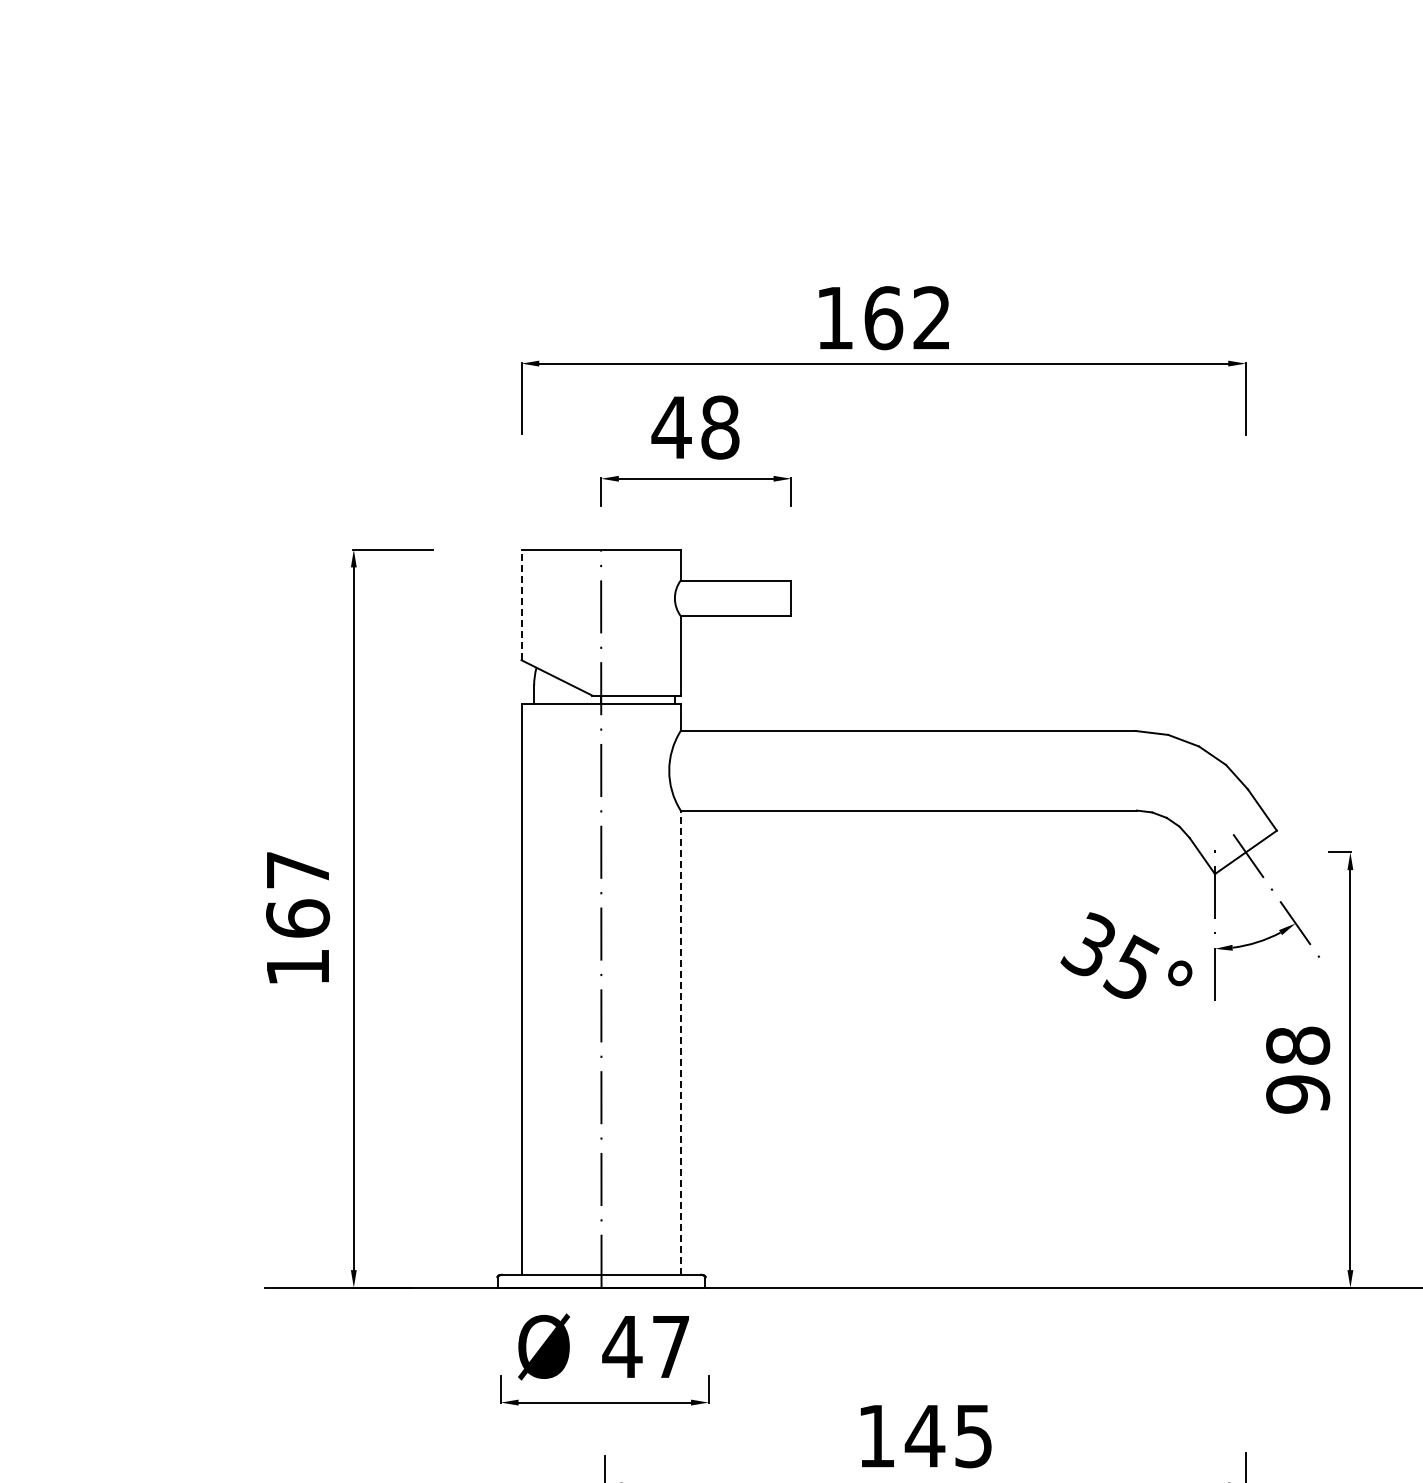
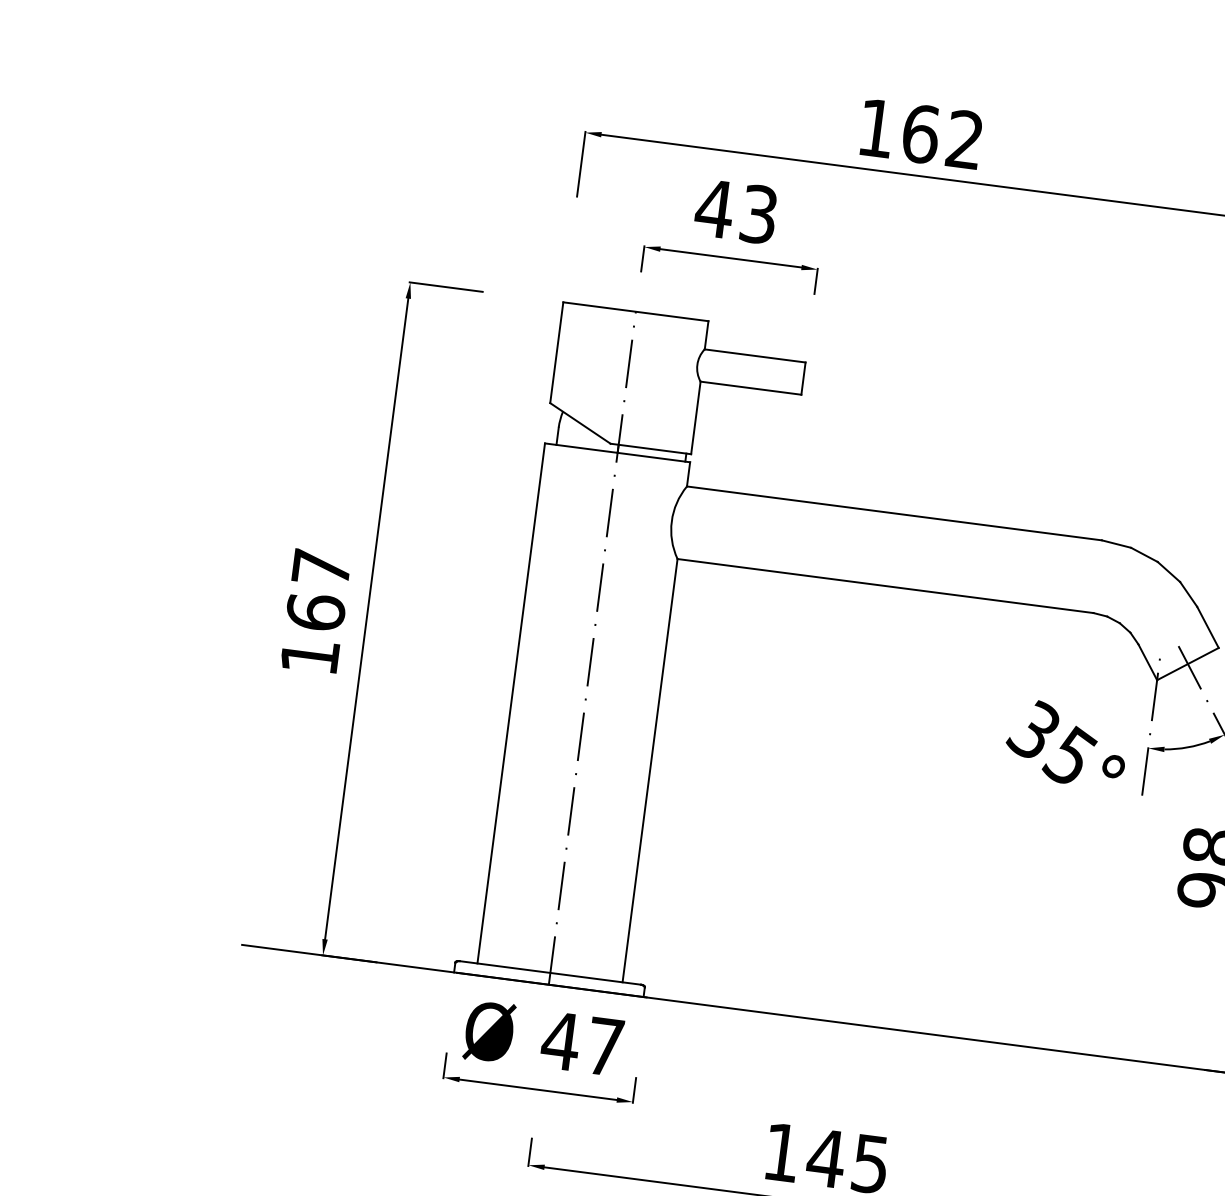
text: (720, 427) -> (759, 214), 48 -> 43
line: (521, 604) -> (556, 352), dashed -> solid
line: (680, 1042) -> (649, 770), dashed -> solid

